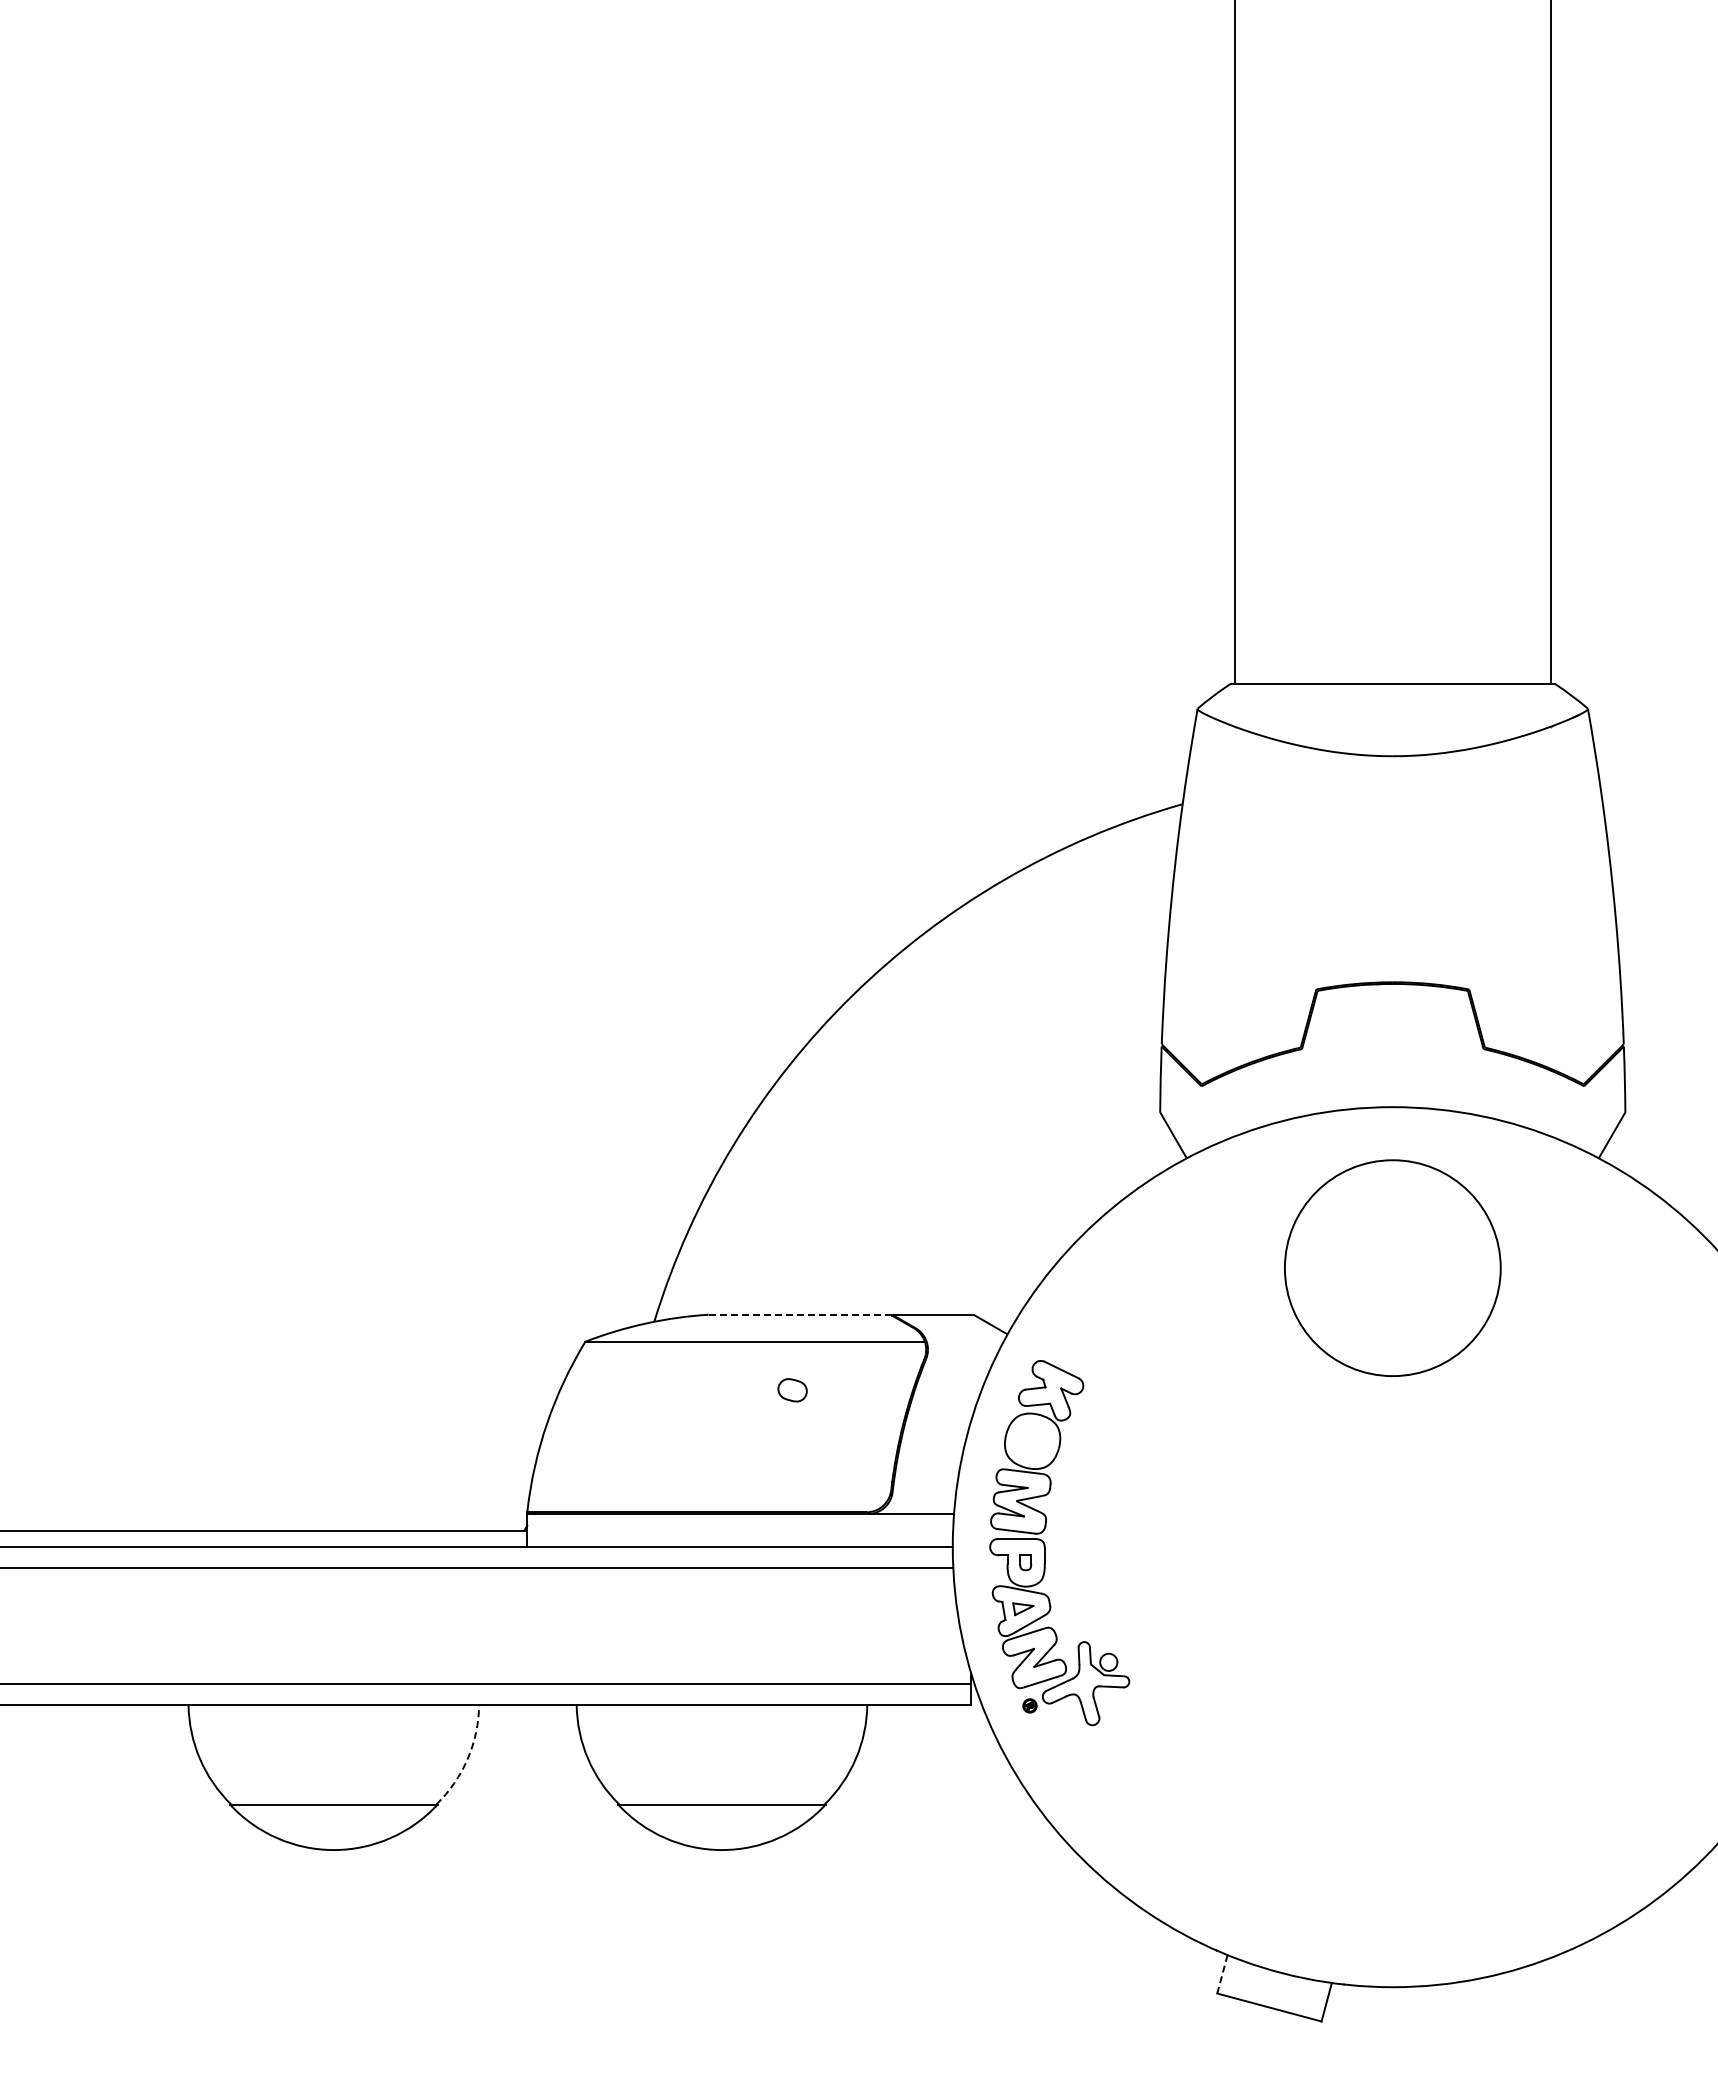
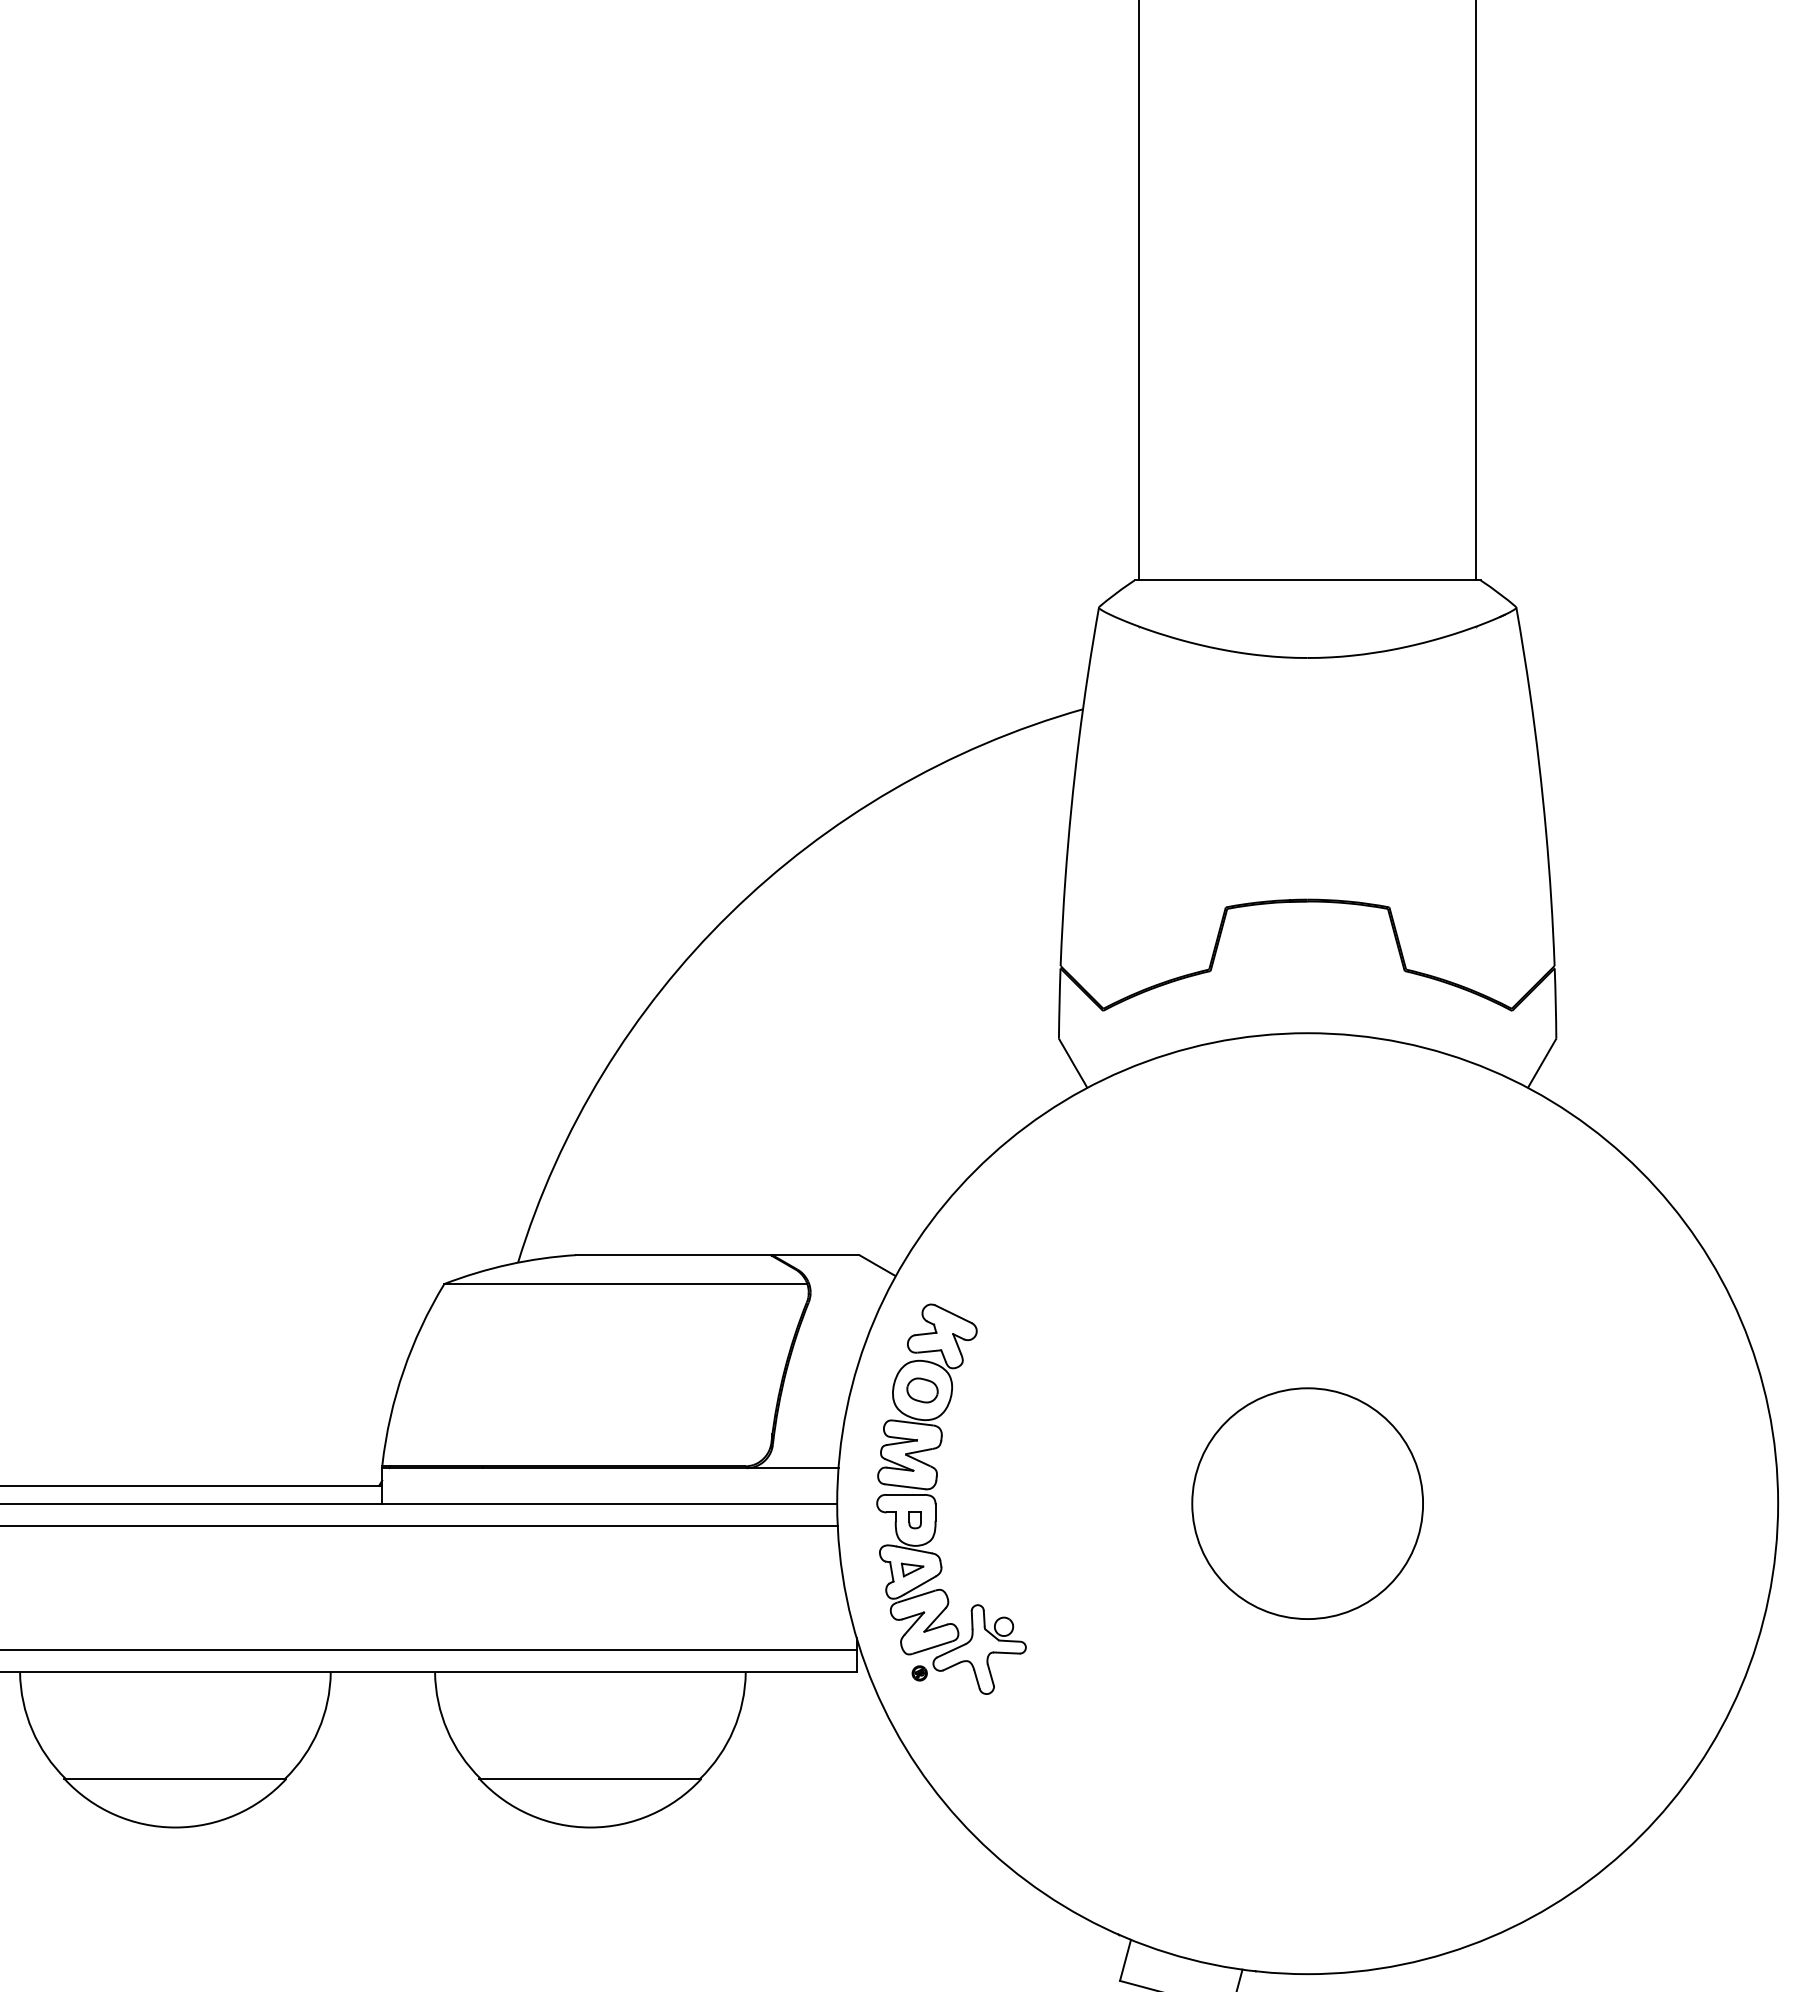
circle: (1392, 1267) -> (1307, 1502), moved
line: (799, 1314) -> (673, 1254), dashed -> solid
part: (792, 1390) -> (922, 1390), moved
arc: (467, 1759) -> (318, 1730), dashed -> solid
line: (1222, 1974) -> (1125, 1960), dashed -> solid

